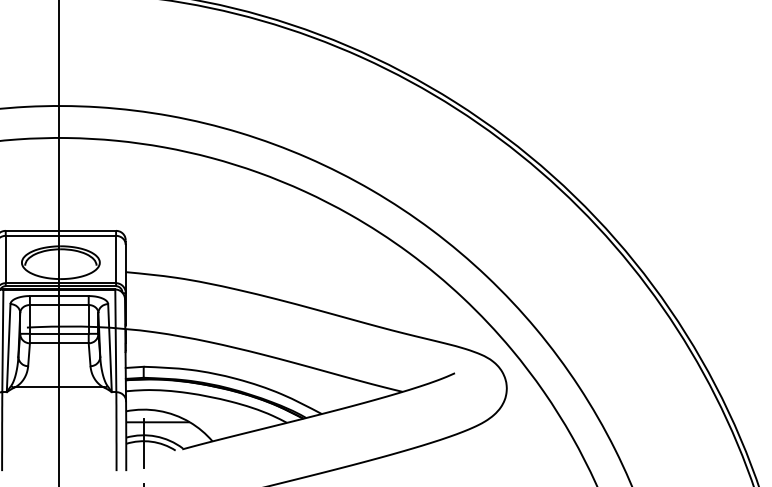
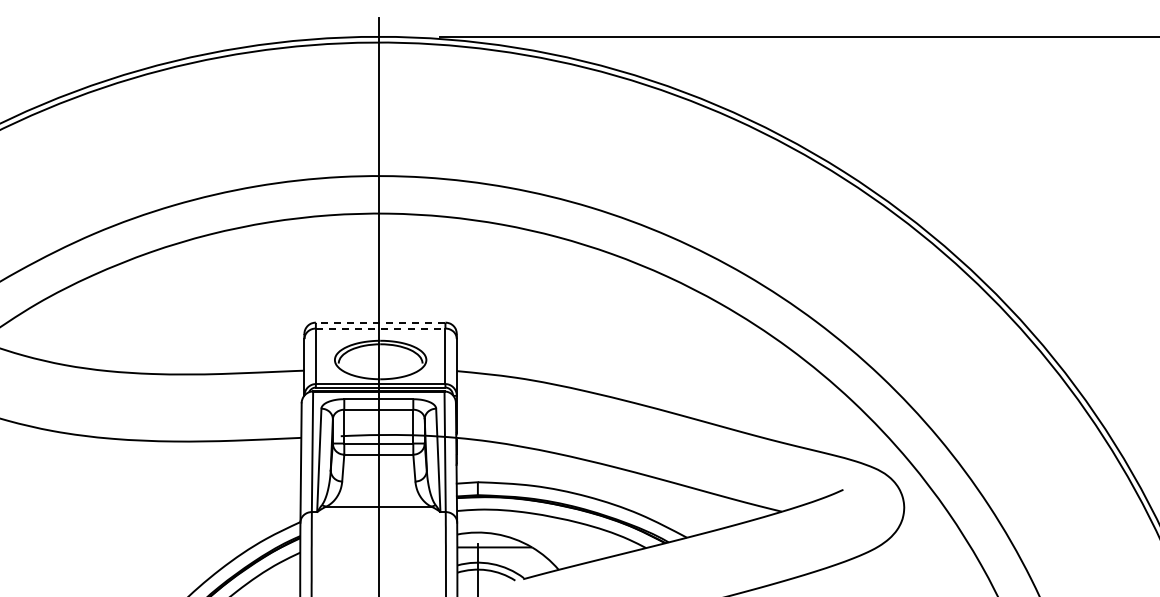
line: (60, 230) -> (380, 322), solid -> dashed
line: (60, 235) -> (380, 328), solid -> dashed

